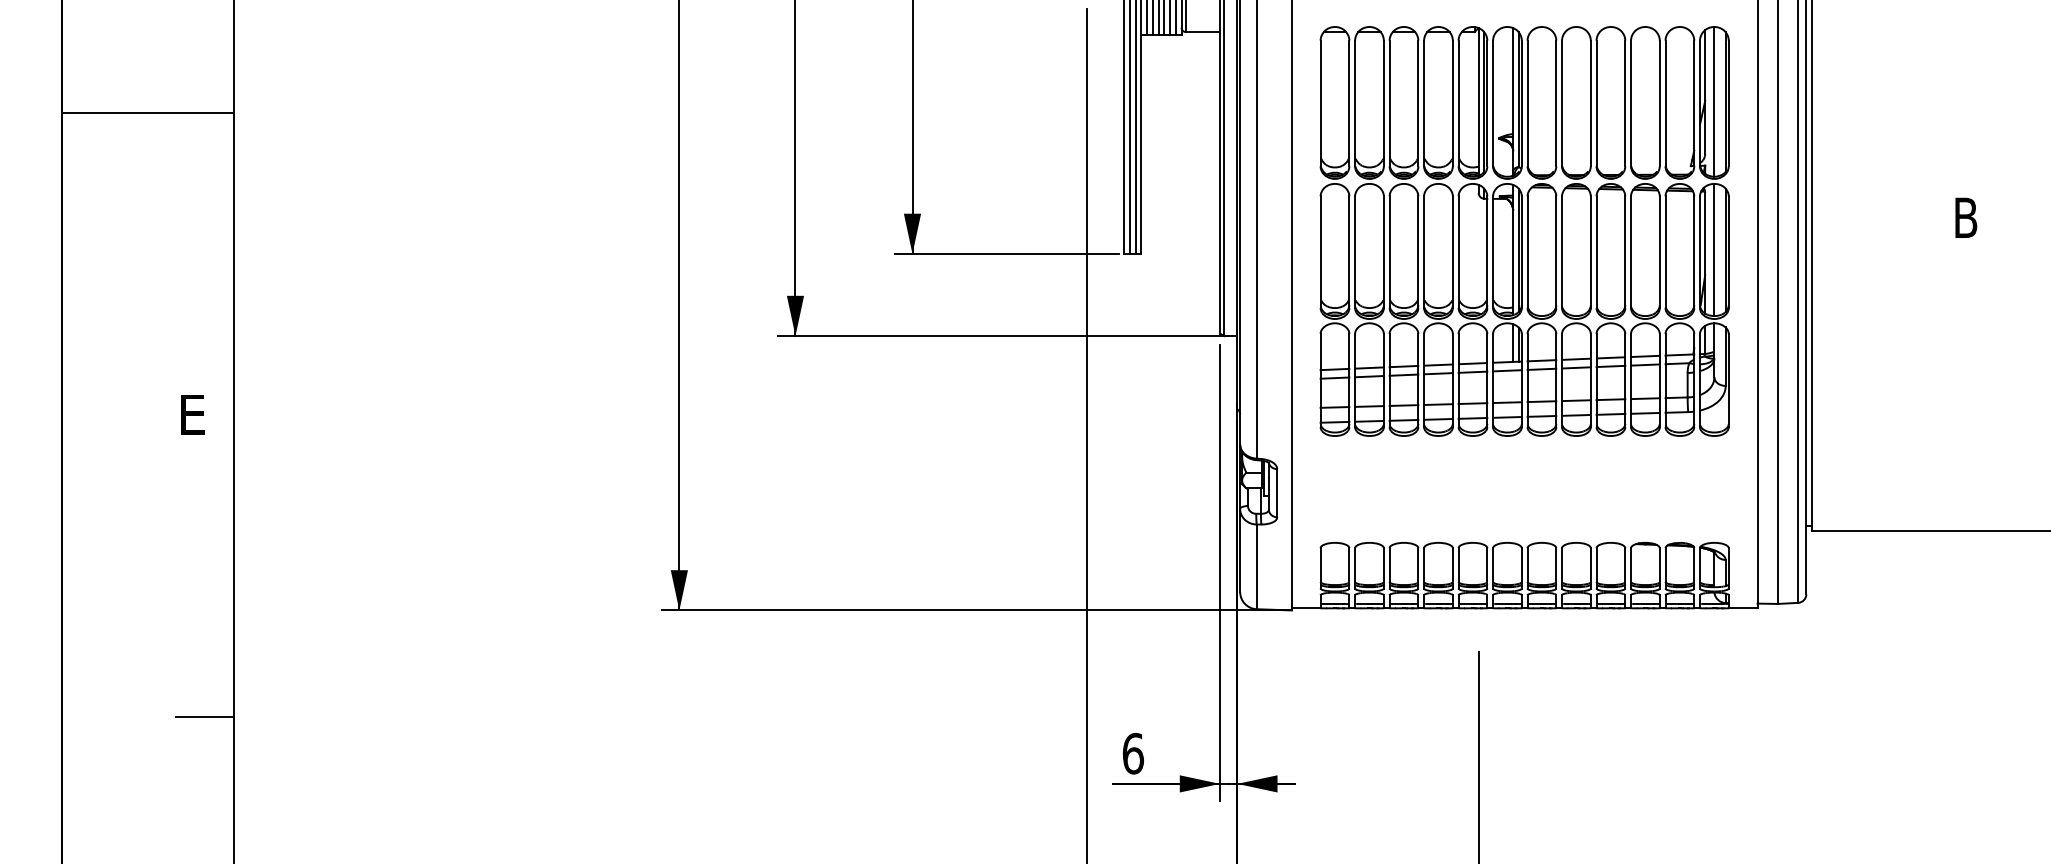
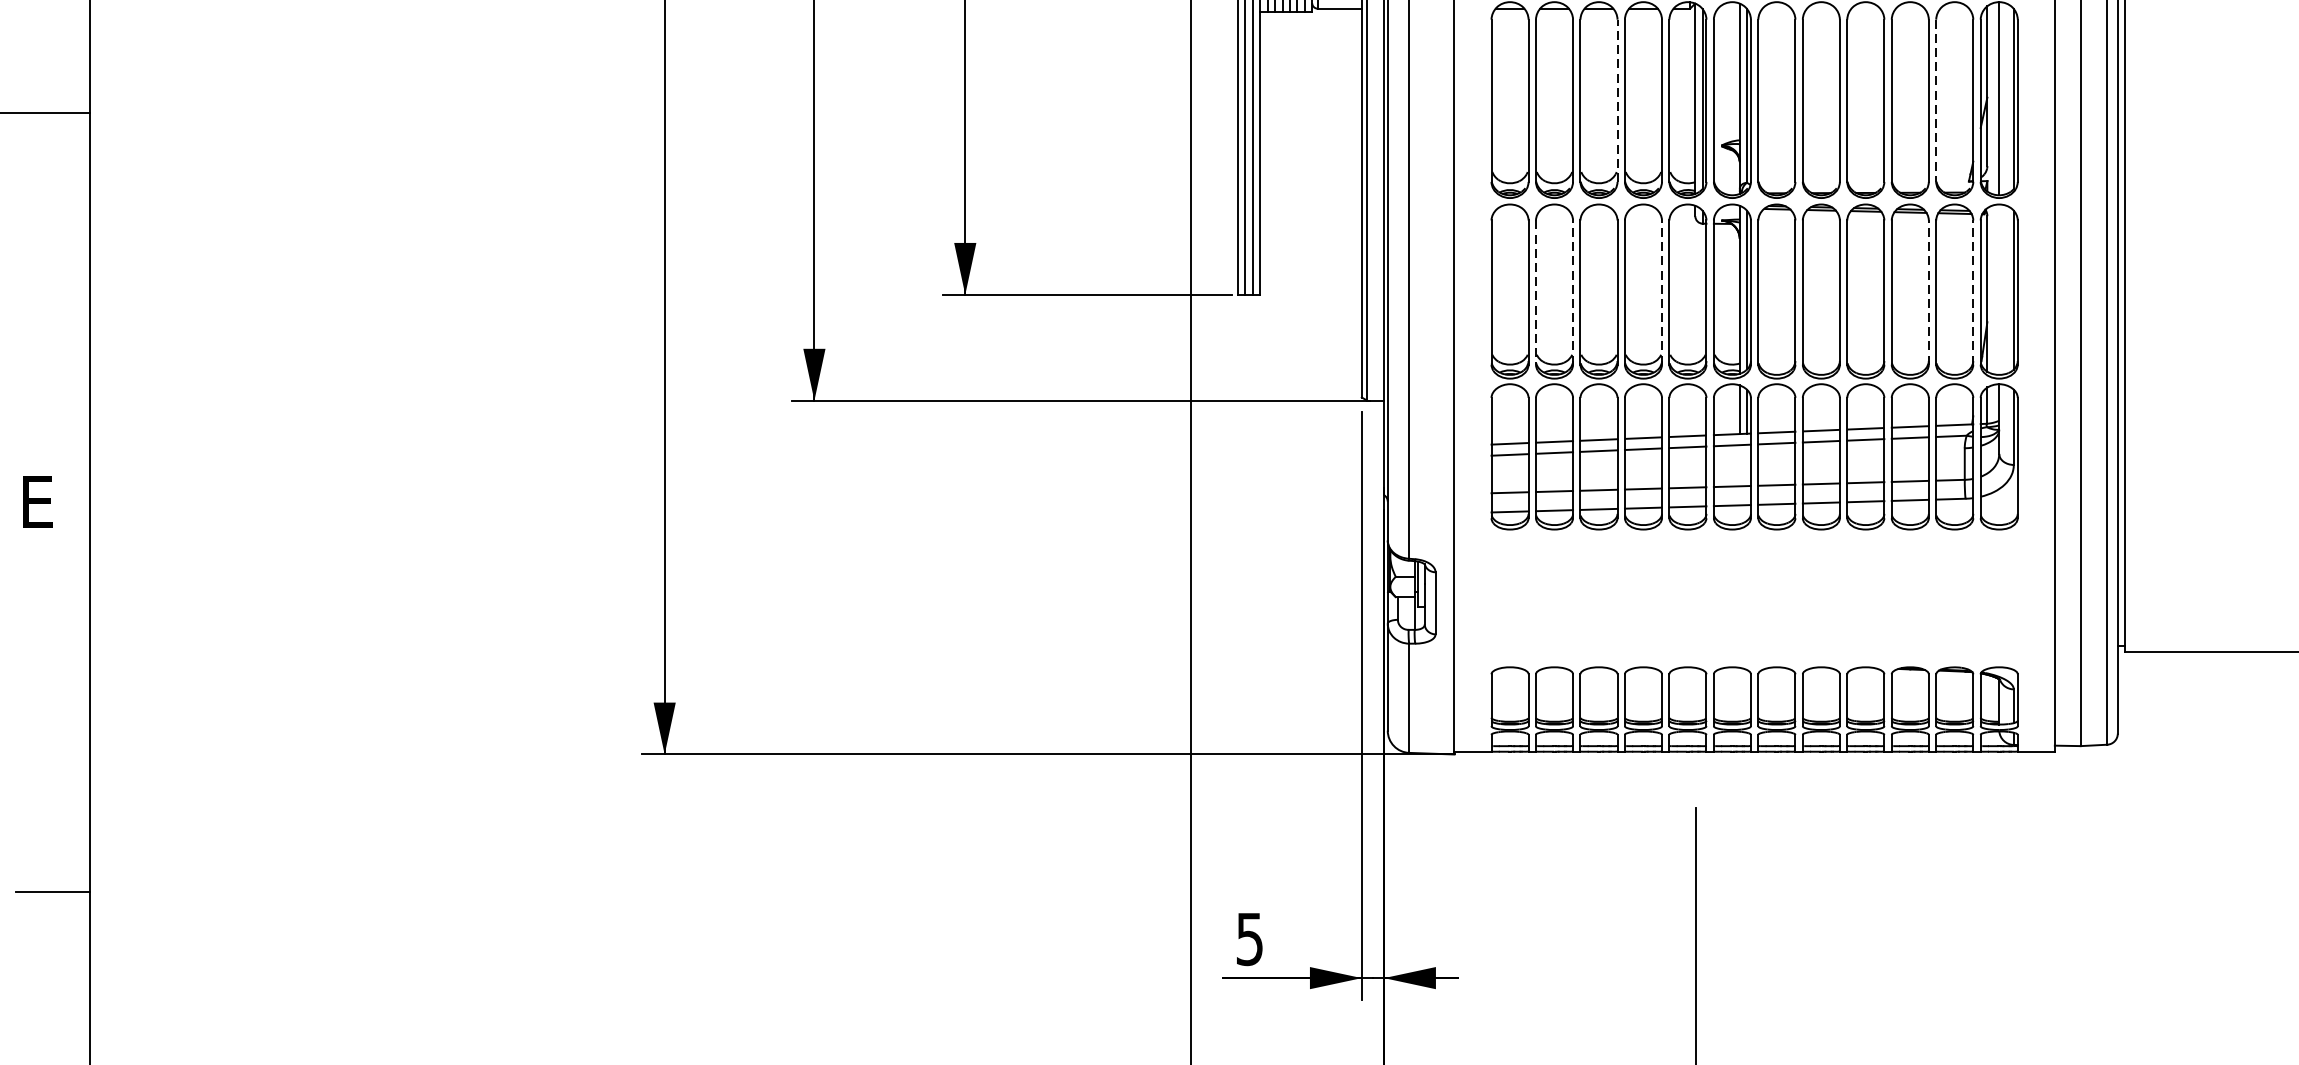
line: (1418, 103) -> (1617, 100), solid -> dashed
line: (1665, 103) -> (1936, 100), solid -> dashed
line: (1714, 249) -> (1999, 289), removed
line: (1355, 252) -> (1536, 292), solid -> dashed
line: (1383, 252) -> (1572, 292), solid -> dashed
line: (1452, 252) -> (1661, 292), solid -> dashed
line: (1659, 252) -> (1928, 292), solid -> dashed
line: (1694, 252) -> (1973, 292), solid -> dashed
text: (1133, 753) -> (1250, 938), 6 -> 5

